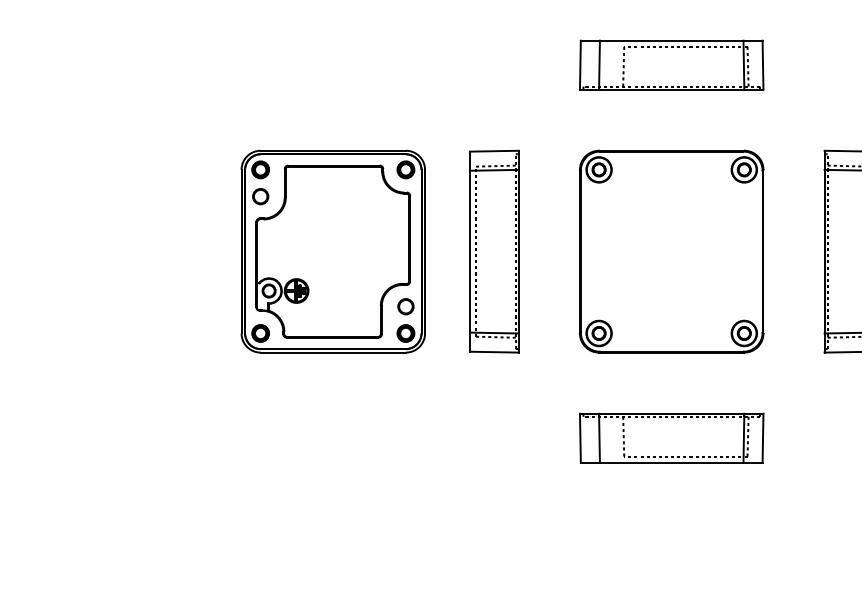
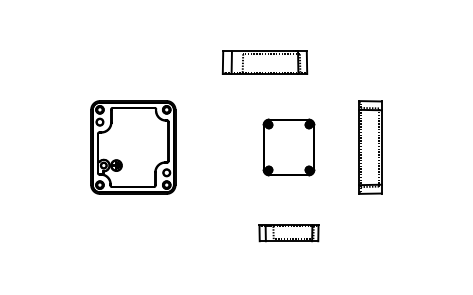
part: (670, 64) -> (264, 62), moved
part: (494, 251) -> (207, 147), removed
part: (670, 251) -> (288, 147), size x0.6
part: (670, 438) -> (288, 233), size x0.7

